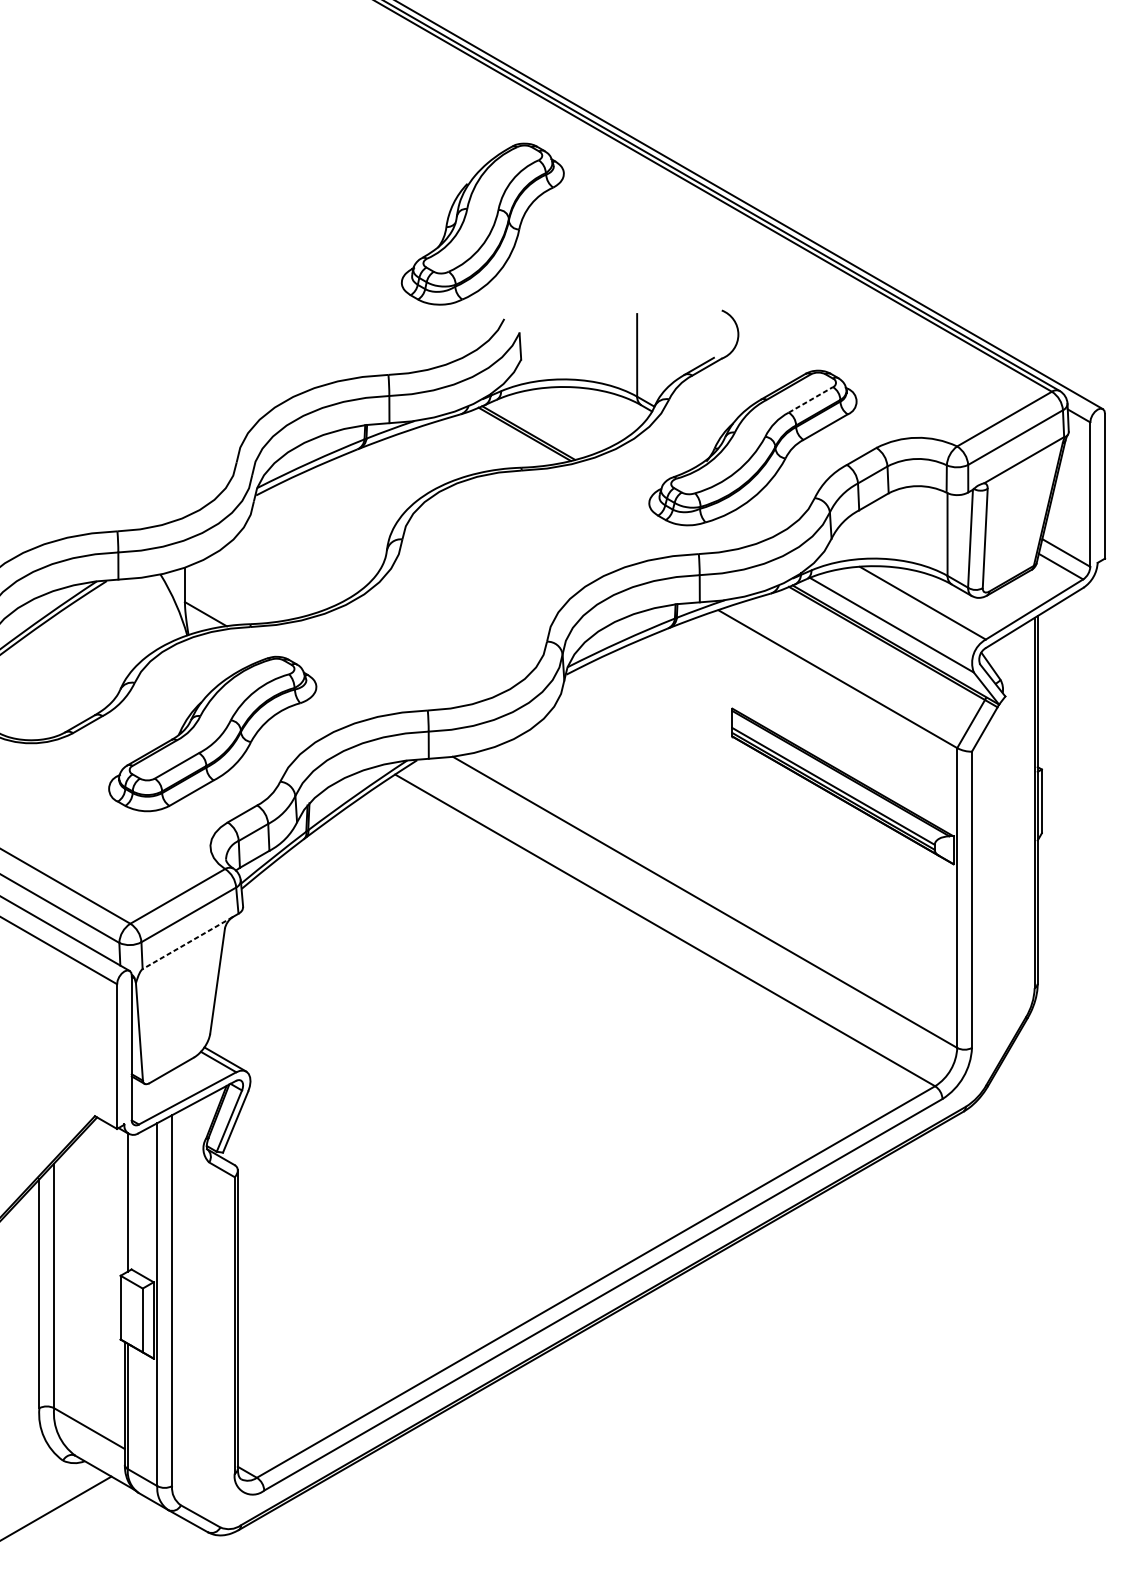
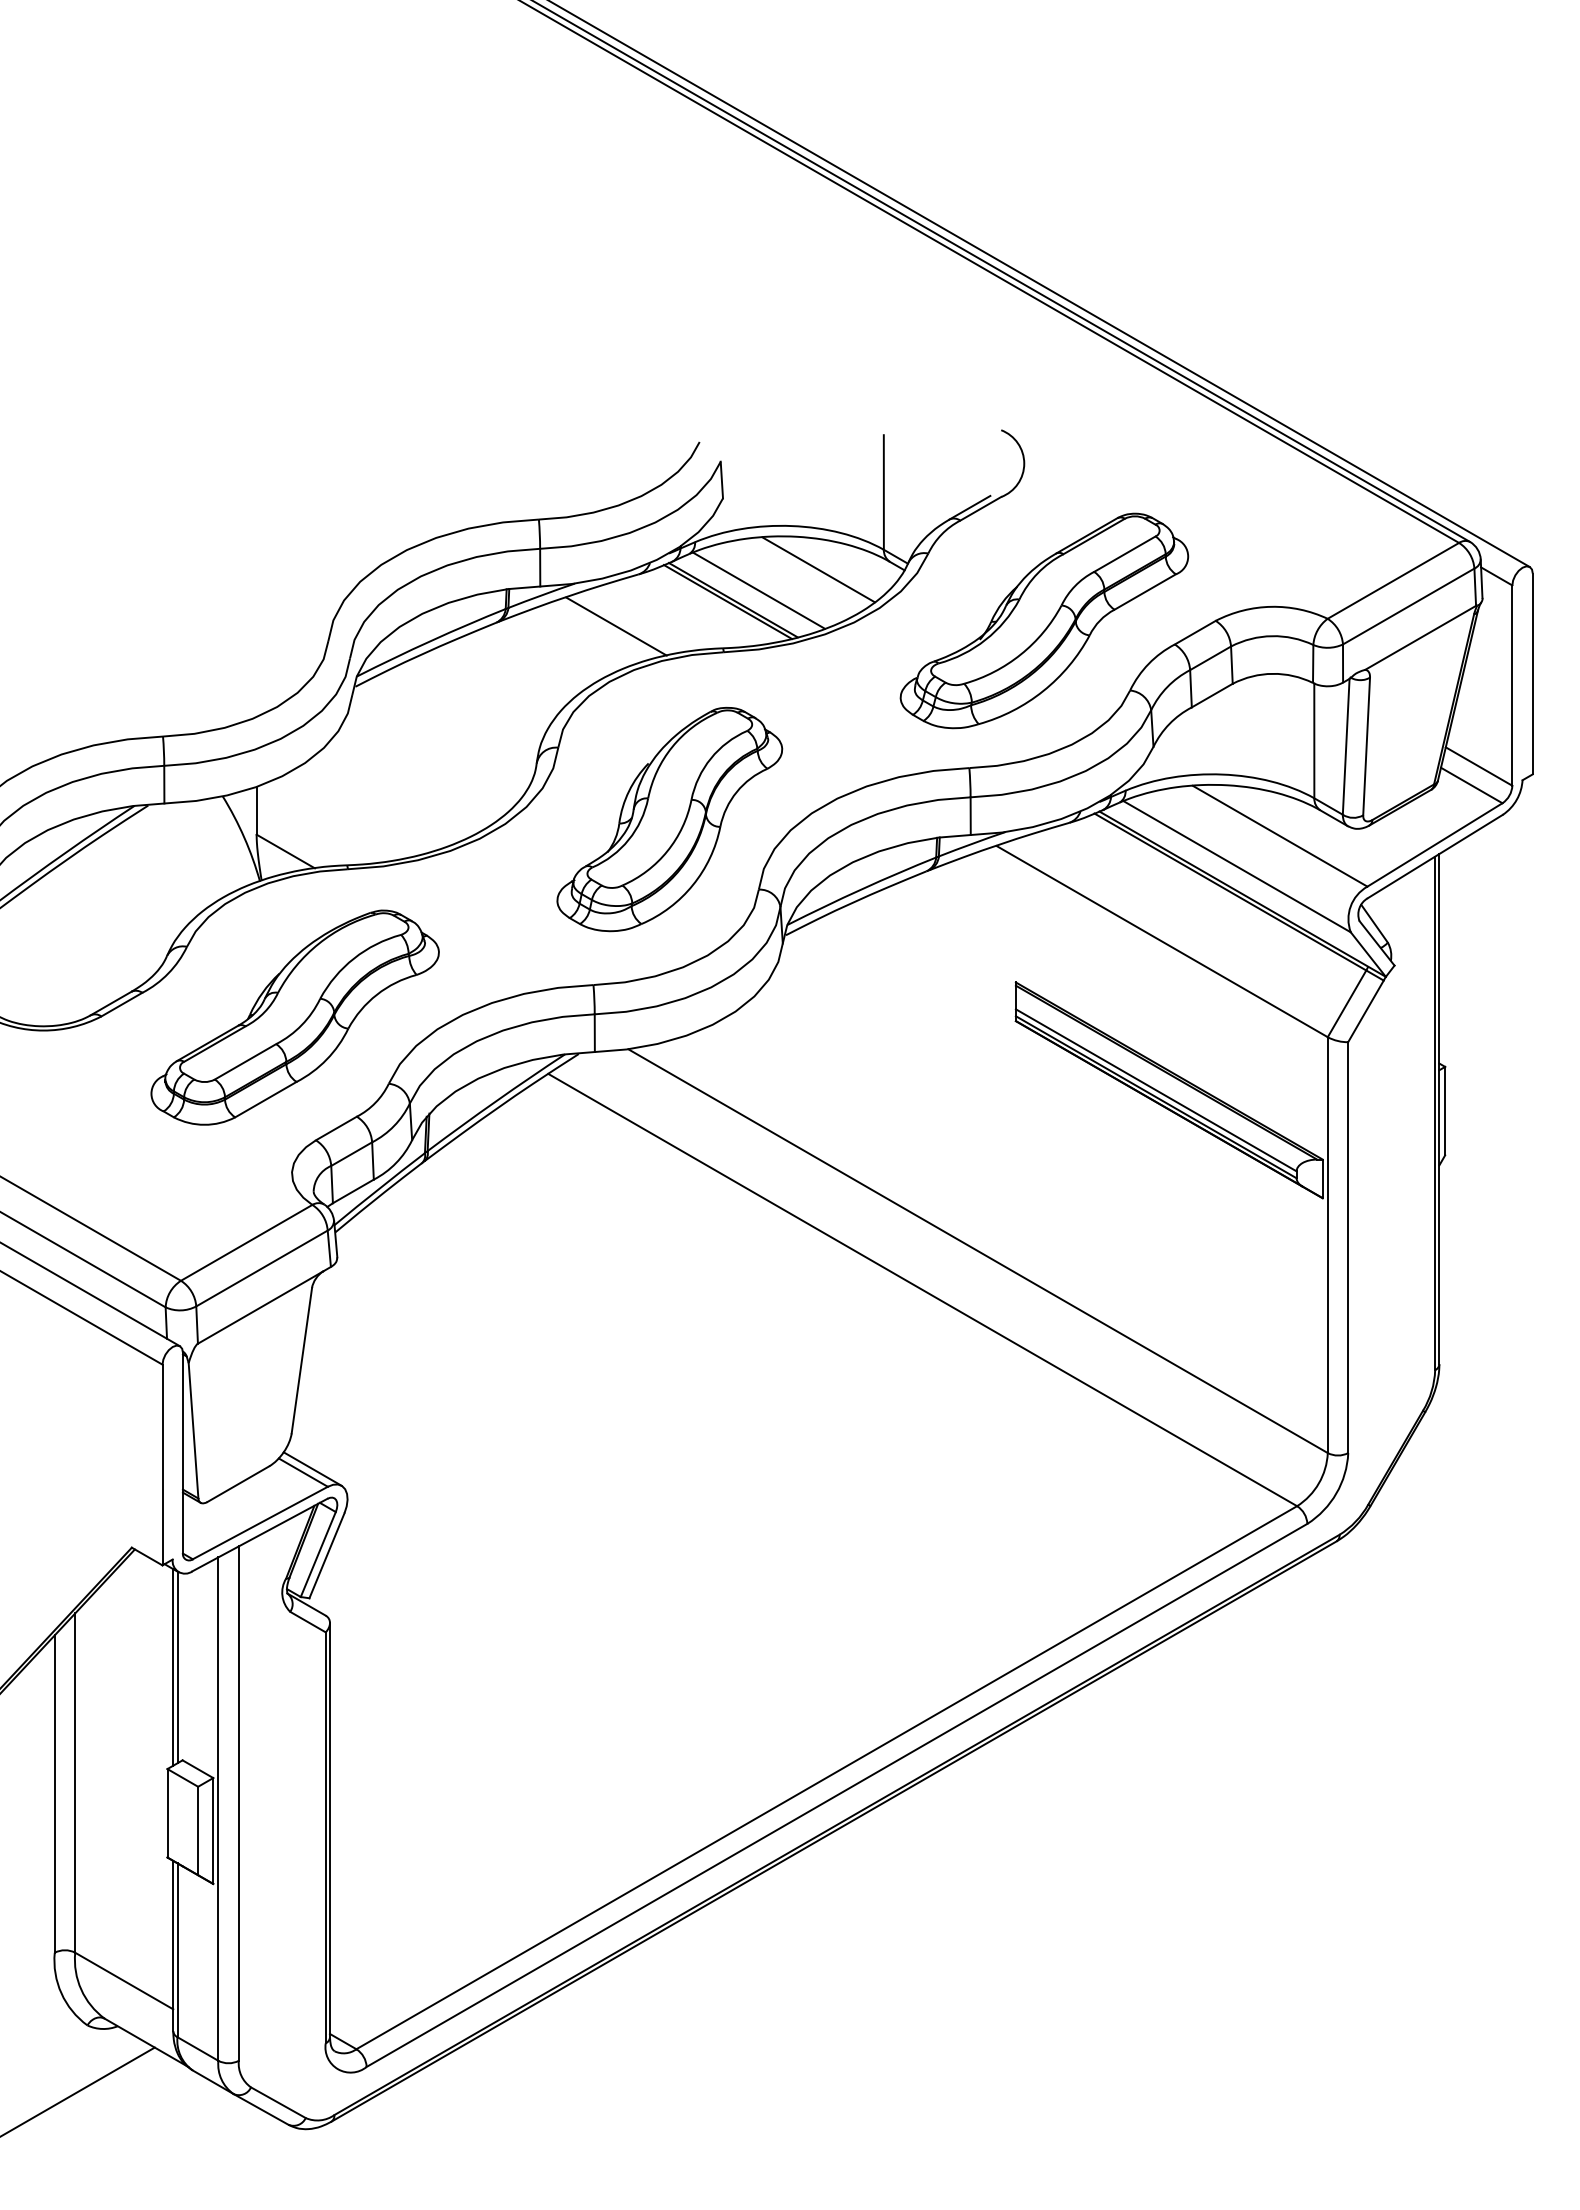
part: (482, 224) -> (669, 819), moved
line: (811, 399) -> (1125, 553), dashed -> solid
line: (590, 410) -> (818, 569), added
line: (546, 426) -> (758, 590), added
line: (444, 452) -> (616, 626), added
line: (187, 943) -> (260, 1307), dashed -> solid
line: (125, 1202) -> (173, 1667), added

